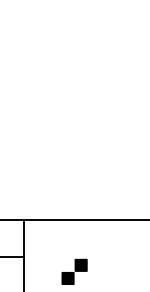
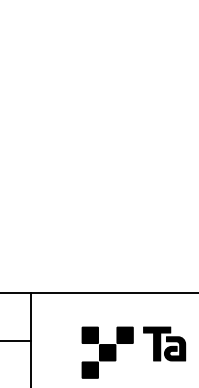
fill: (67, 252) -> (89, 335), added
fill: (93, 252) -> (124, 335), added
part: (123, 258) -> (164, 343), added

